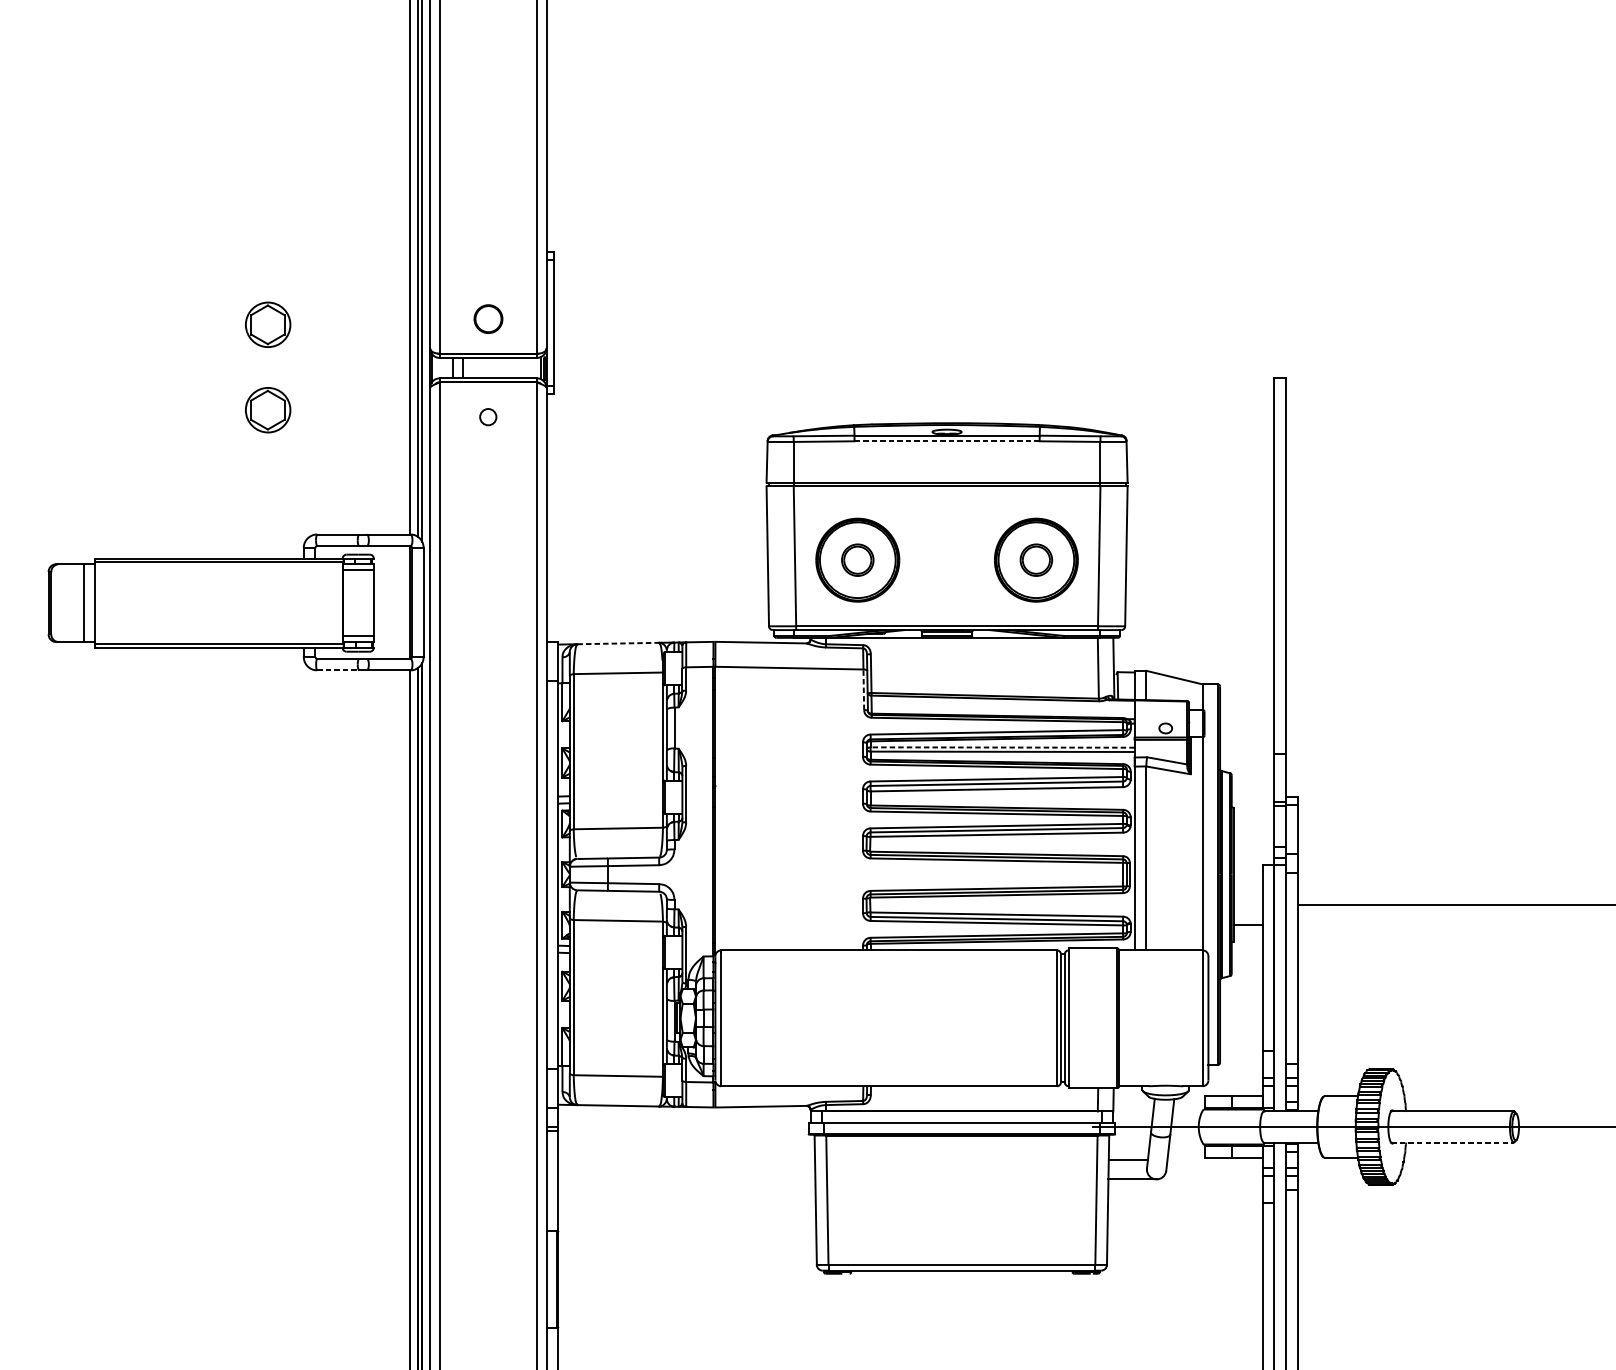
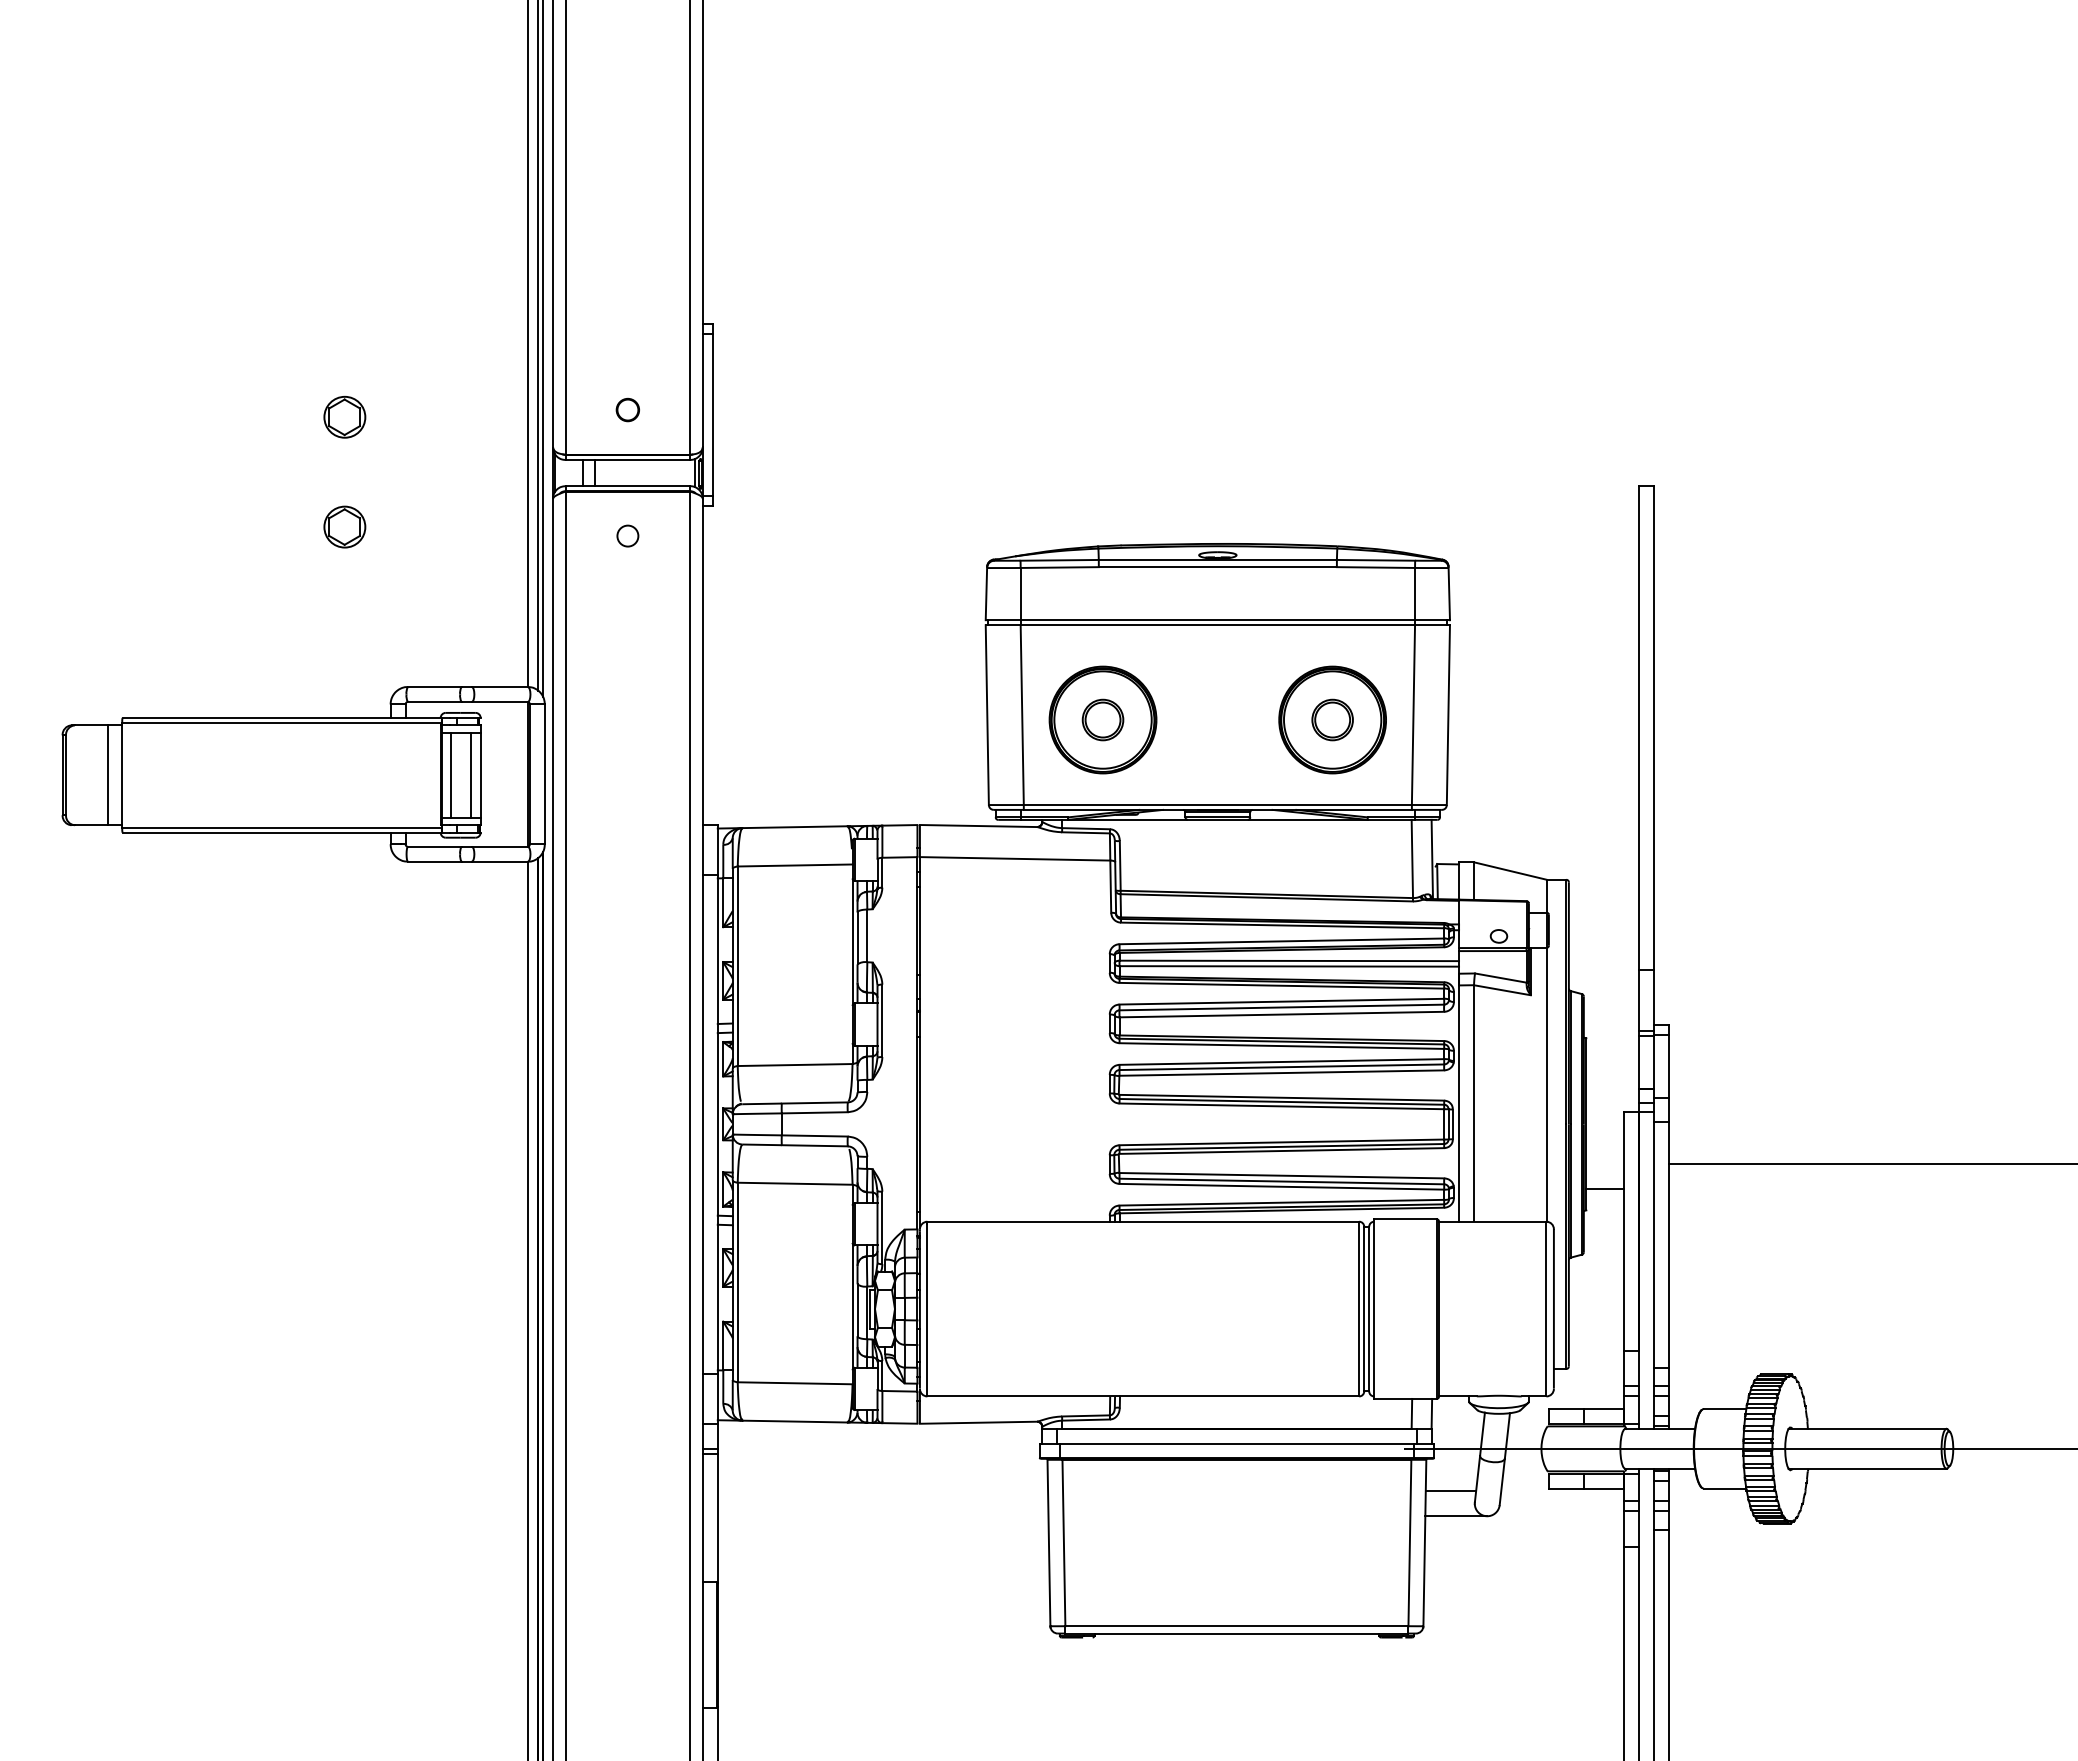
part: (487, 318) -> (627, 409), size x0.62
part: (267, 324) -> (344, 416), size x0.71
part: (267, 409) -> (344, 526), size x0.71
line: (947, 441) -> (1218, 567), dashed -> solid
line: (350, 602) -> (450, 774), added
line: (365, 602) -> (470, 774), added
line: (618, 643) -> (795, 827), dashed -> solid
line: (337, 670) -> (434, 861), dashed -> solid
line: (863, 689) -> (1110, 886), dashed -> solid
line: (1002, 747) -> (1289, 960), dashed -> solid
line: (1452, 1142) -> (1867, 1468), dashed -> solid

